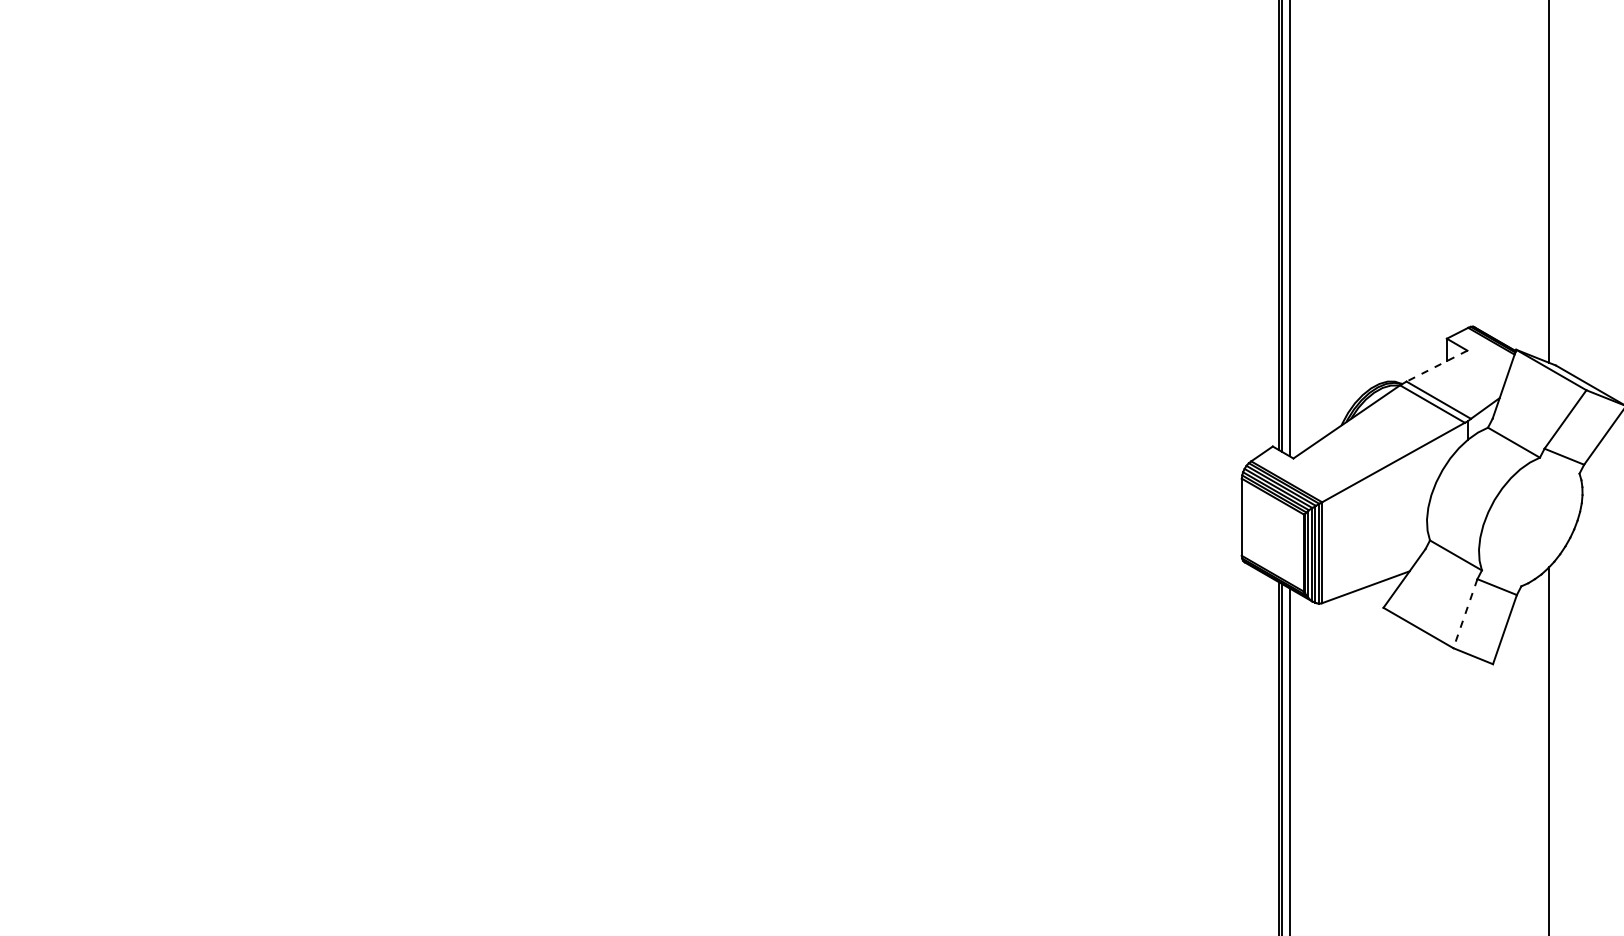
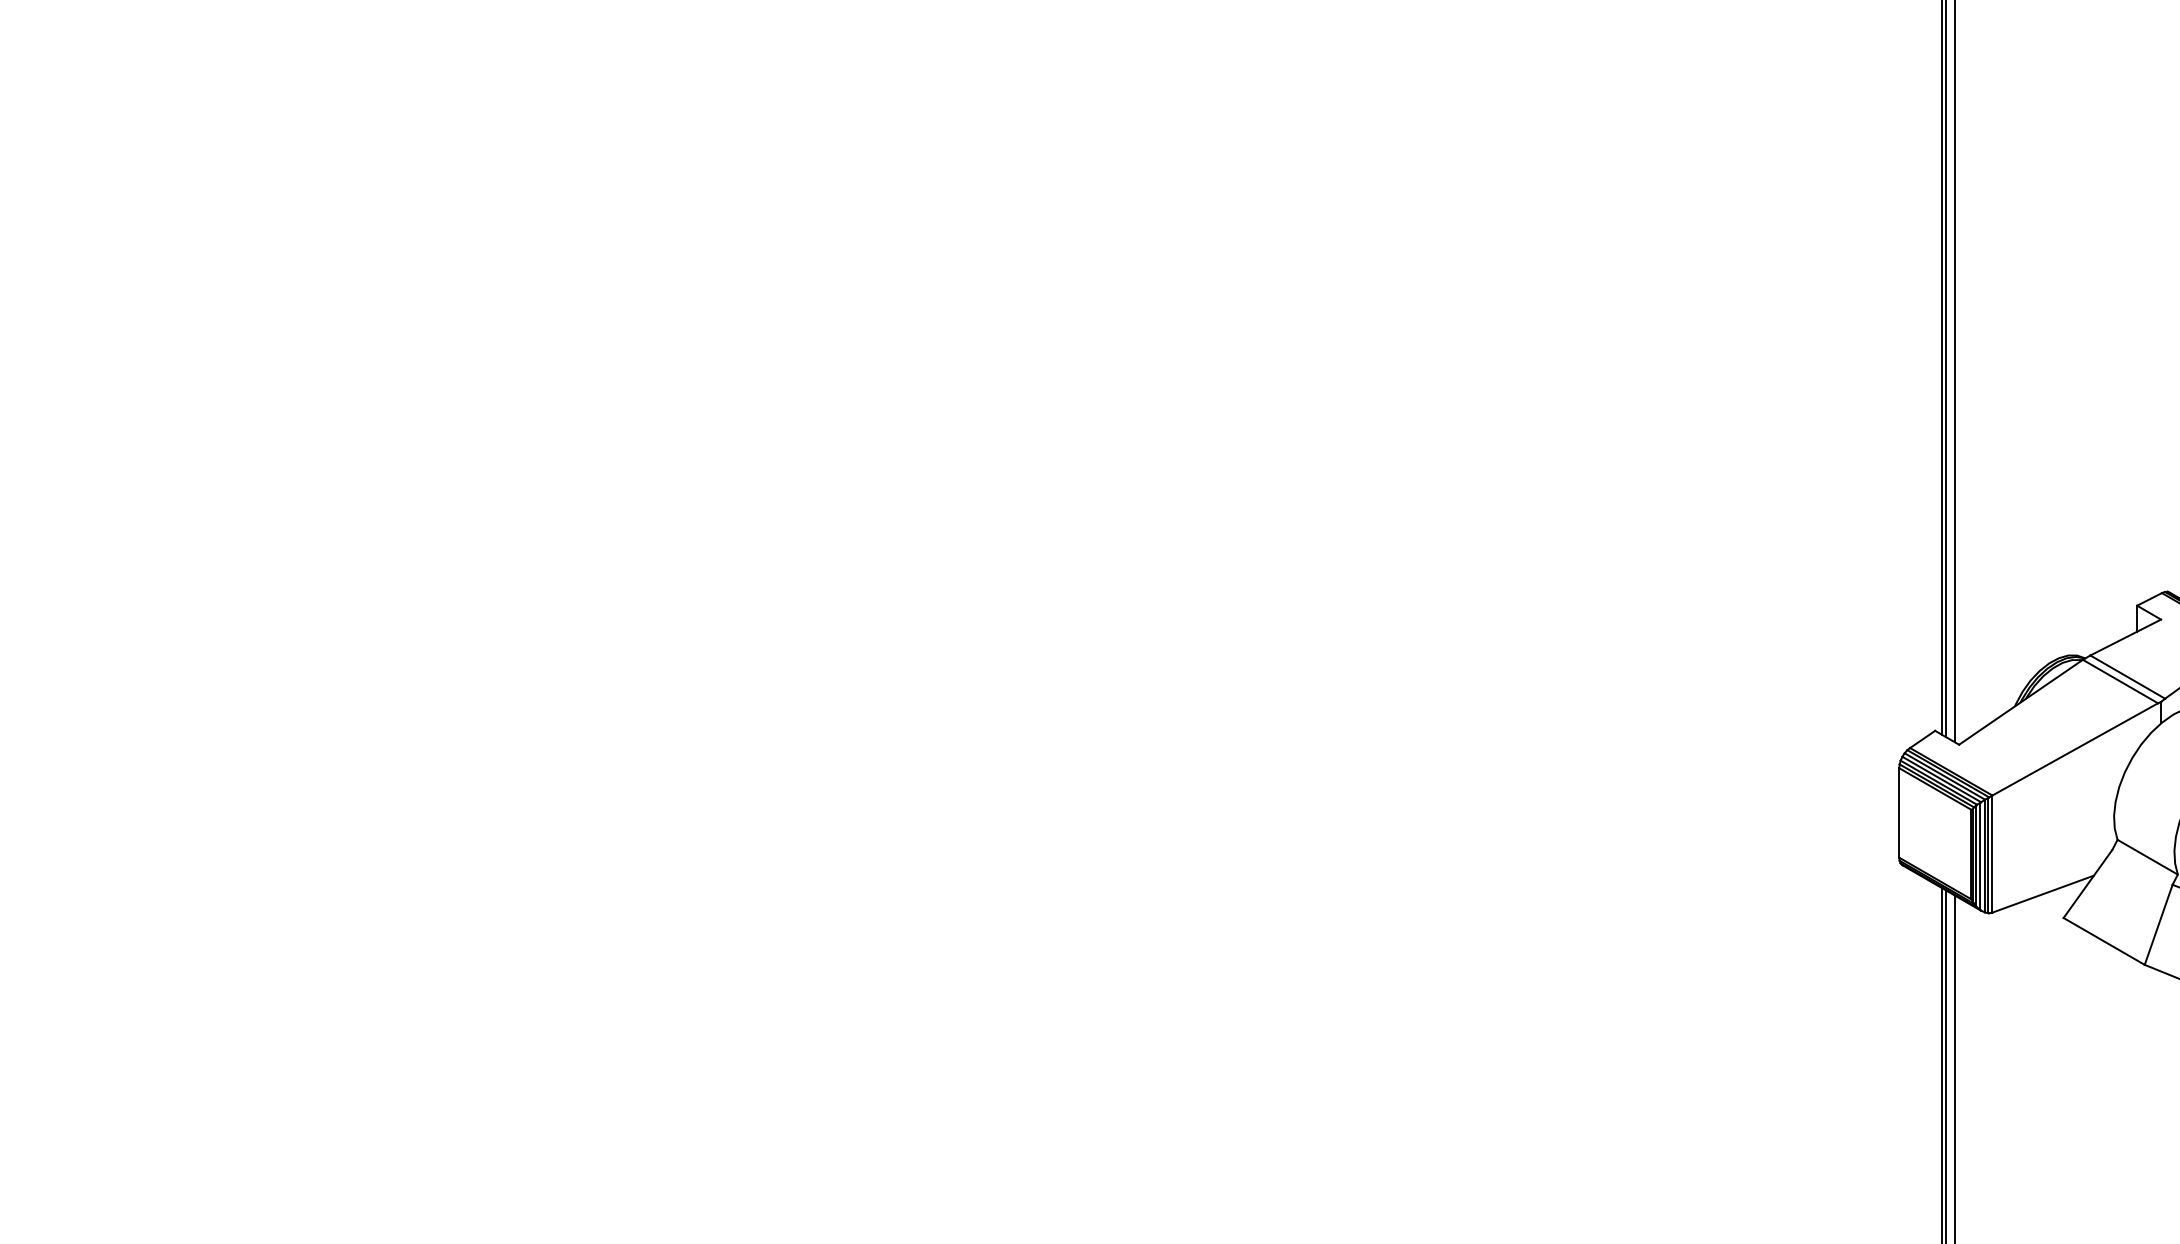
line: (1436, 366) -> (2125, 637), dashed -> solid
line: (1465, 614) -> (2158, 925), dashed -> solid

